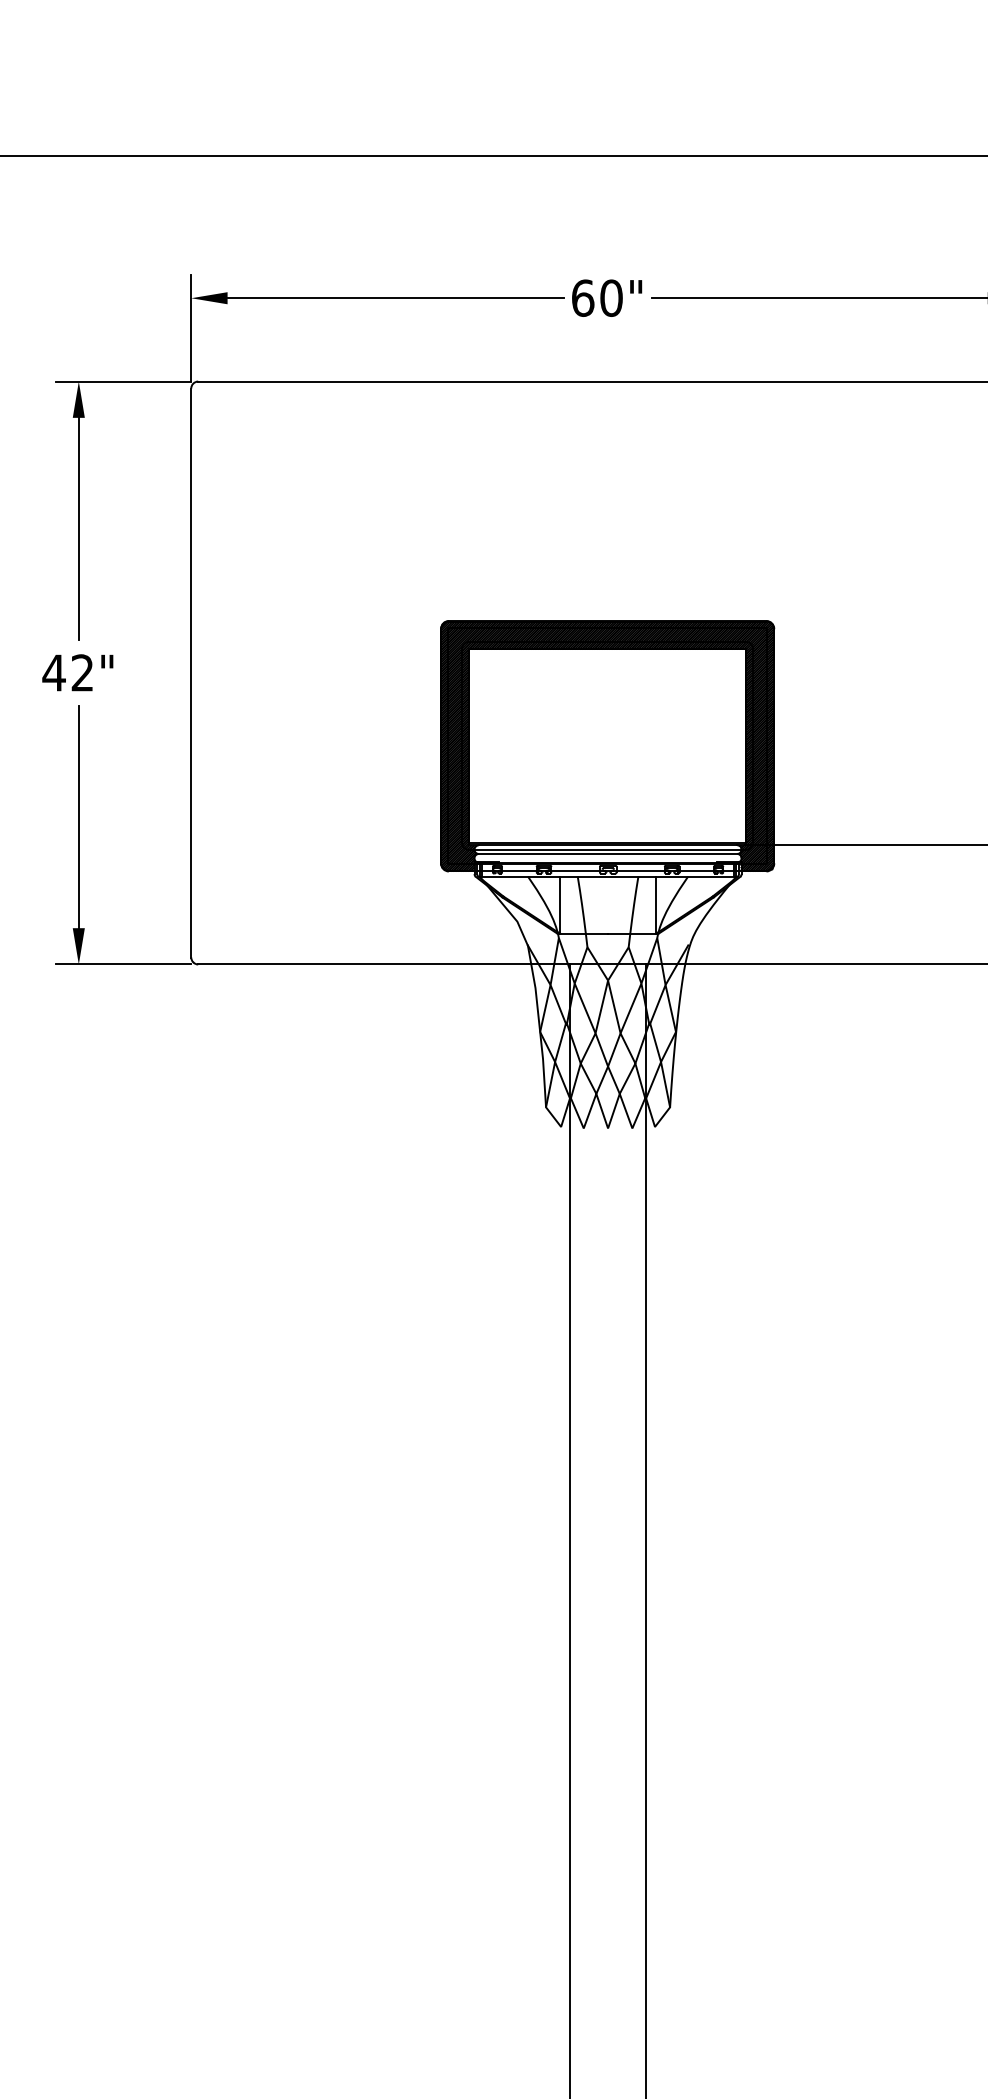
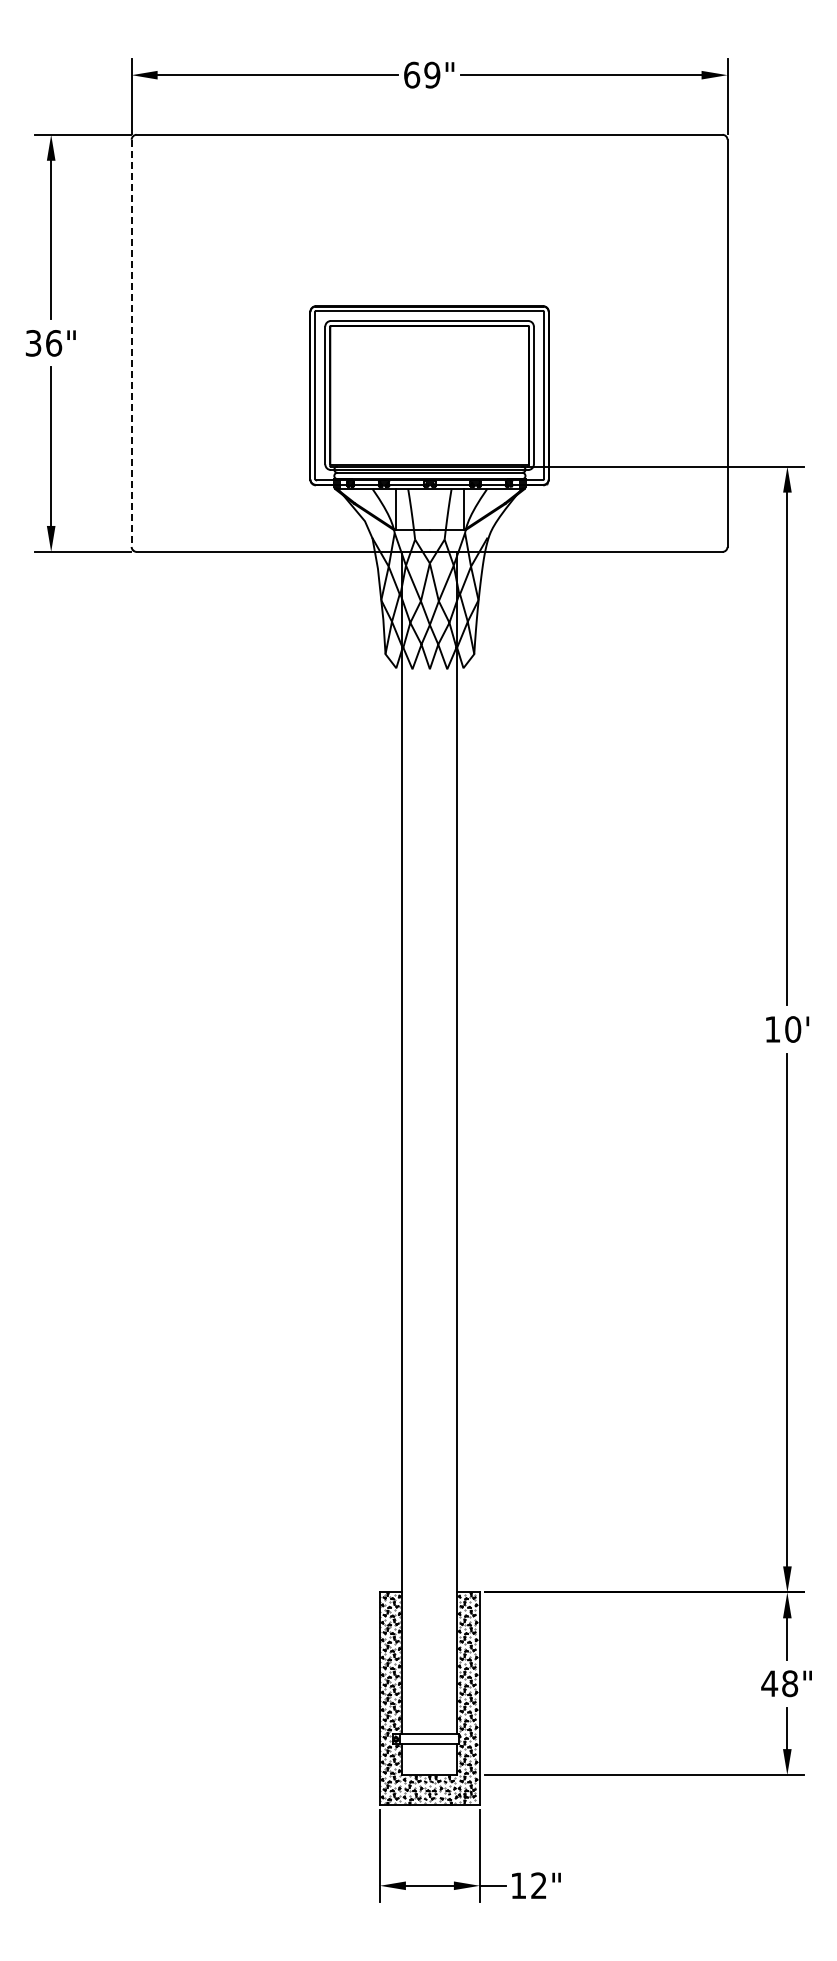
text: (611, 298) -> (432, 75), 60" -> 69"
text: (68, 673) -> (43, 343), 42" -> 36"
line: (191, 673) -> (131, 343), solid -> dashed
hatch: (607, 745) -> (429, 395), removed

